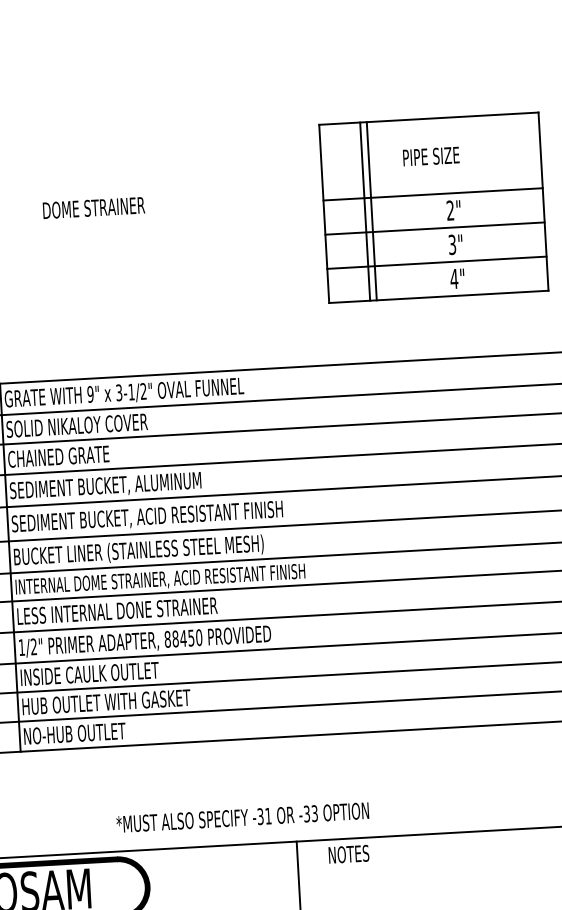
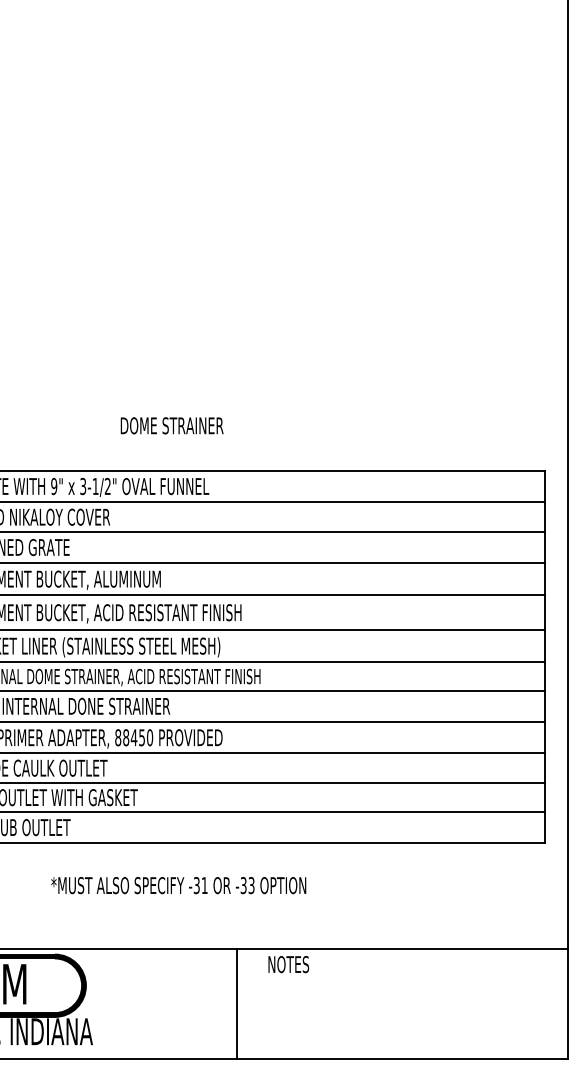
text: (93, 207) -> (171, 425), moved
part: (433, 207) -> (410, 317), removed
text: (242, 817) -> (178, 885), moved

